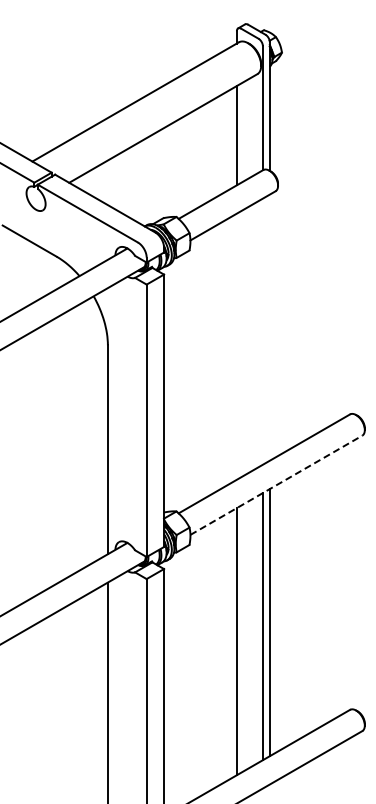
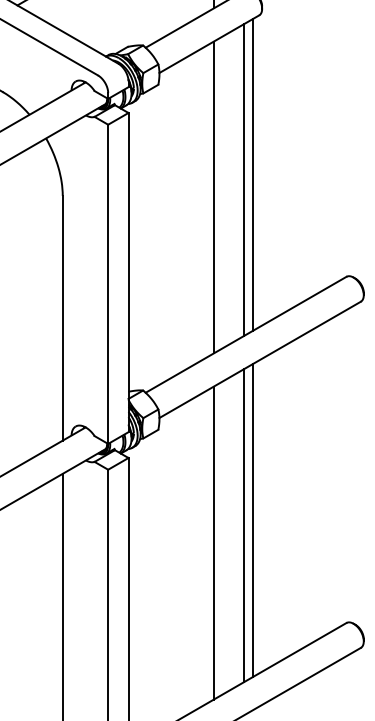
line: (269, 327) -> (252, 174), added
line: (262, 331) -> (243, 179), added
line: (236, 346) -> (213, 197), added
line: (276, 485) -> (260, 360), dashed -> solid

